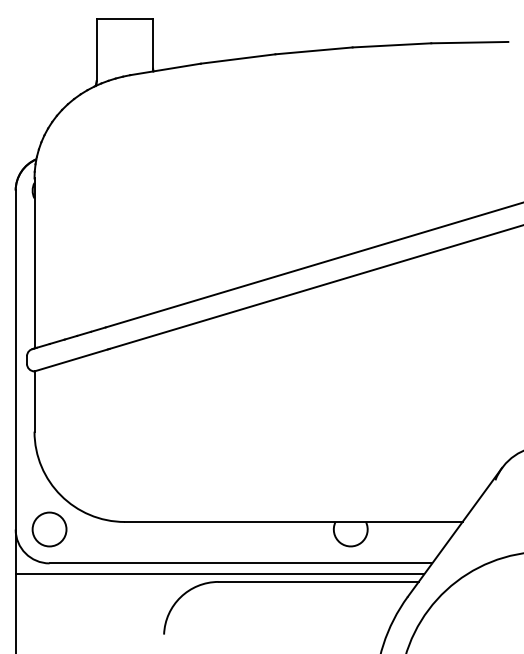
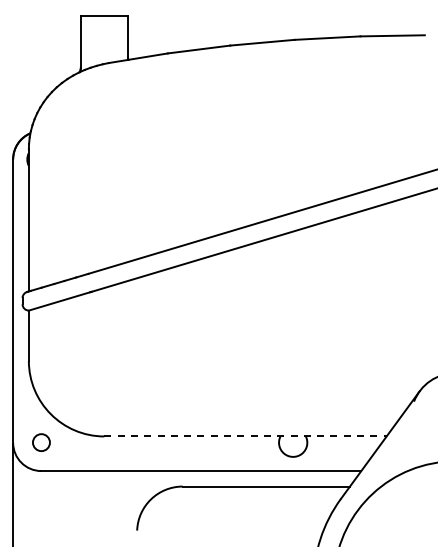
line: (294, 522) -> (246, 436), solid -> dashed
circle: (49, 529) -> (41, 442), size x0.6
line: (219, 574) -> (183, 480), removed

